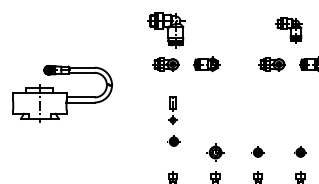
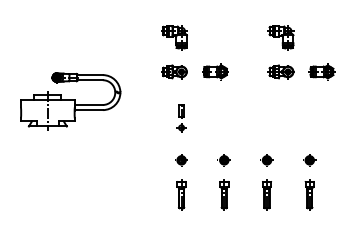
part: (165, 30) -> (174, 37), size x0.71
part: (288, 30) -> (280, 37), moved
part: (173, 141) -> (181, 160), moved
part: (214, 152) -> (223, 160), size x0.71

